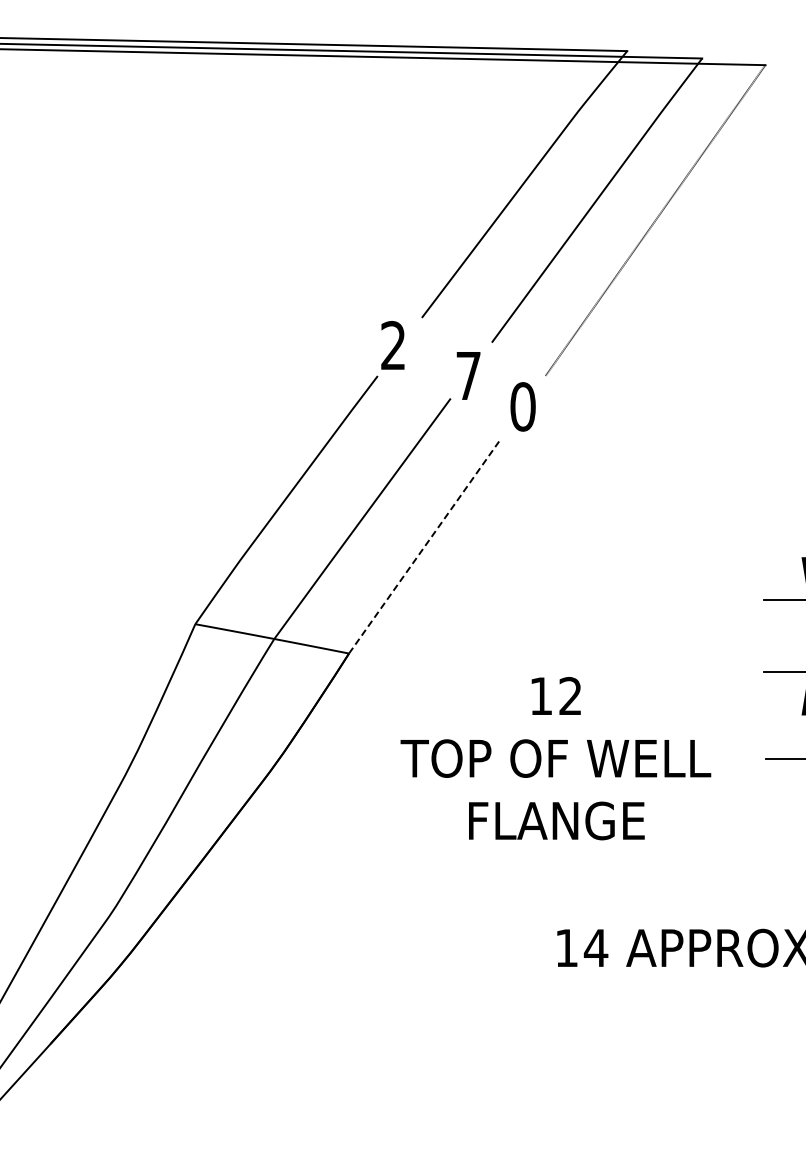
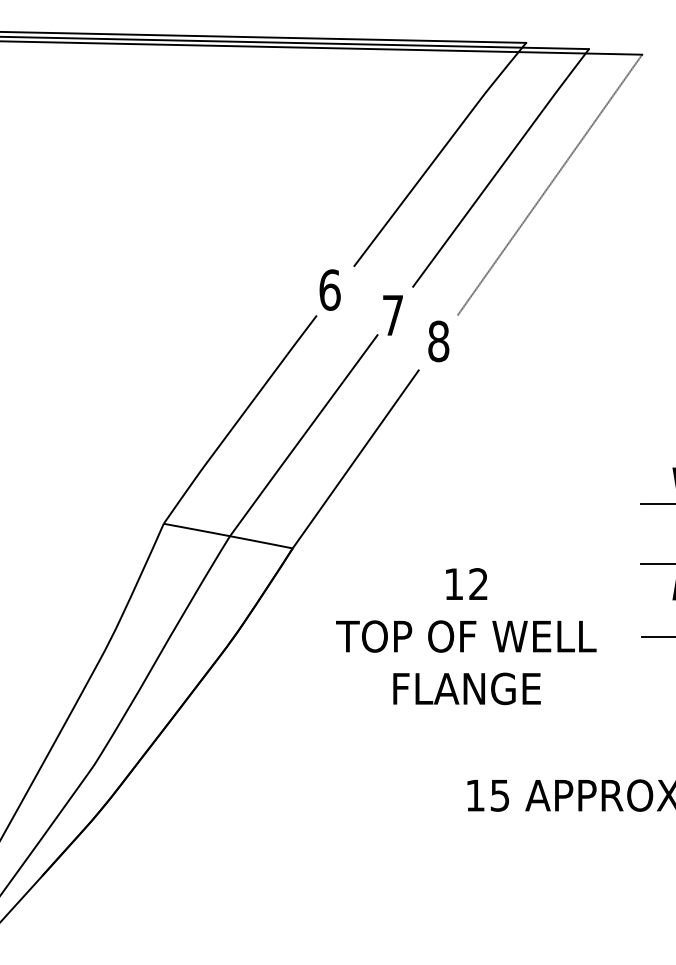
text: (393, 345) -> (330, 289), 2 -> 6
text: (522, 406) -> (438, 341), 0 -> 8
line: (424, 547) -> (356, 459), dashed -> solid
text: (595, 948) -> (499, 795), 14 -> 15

